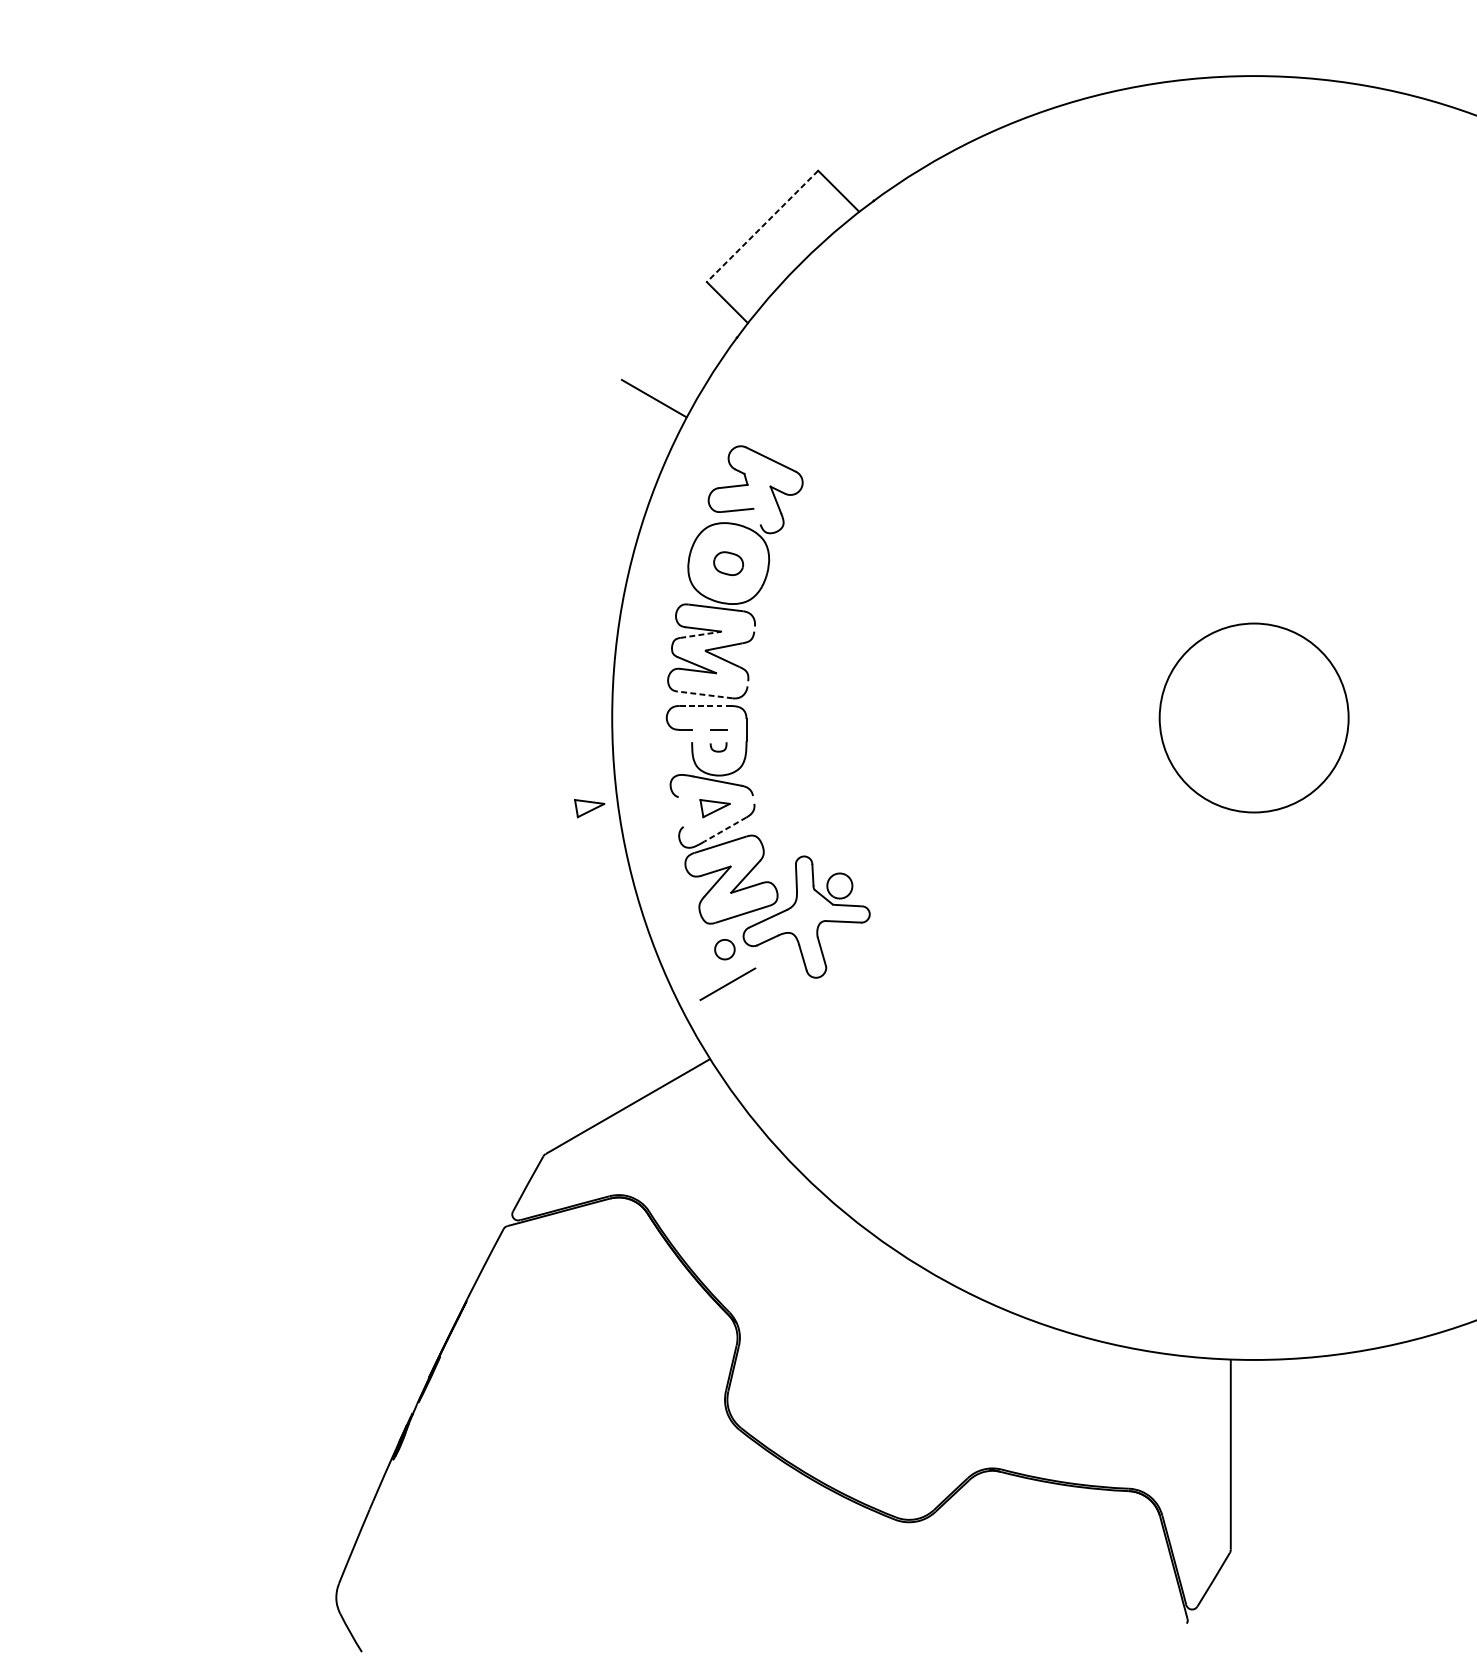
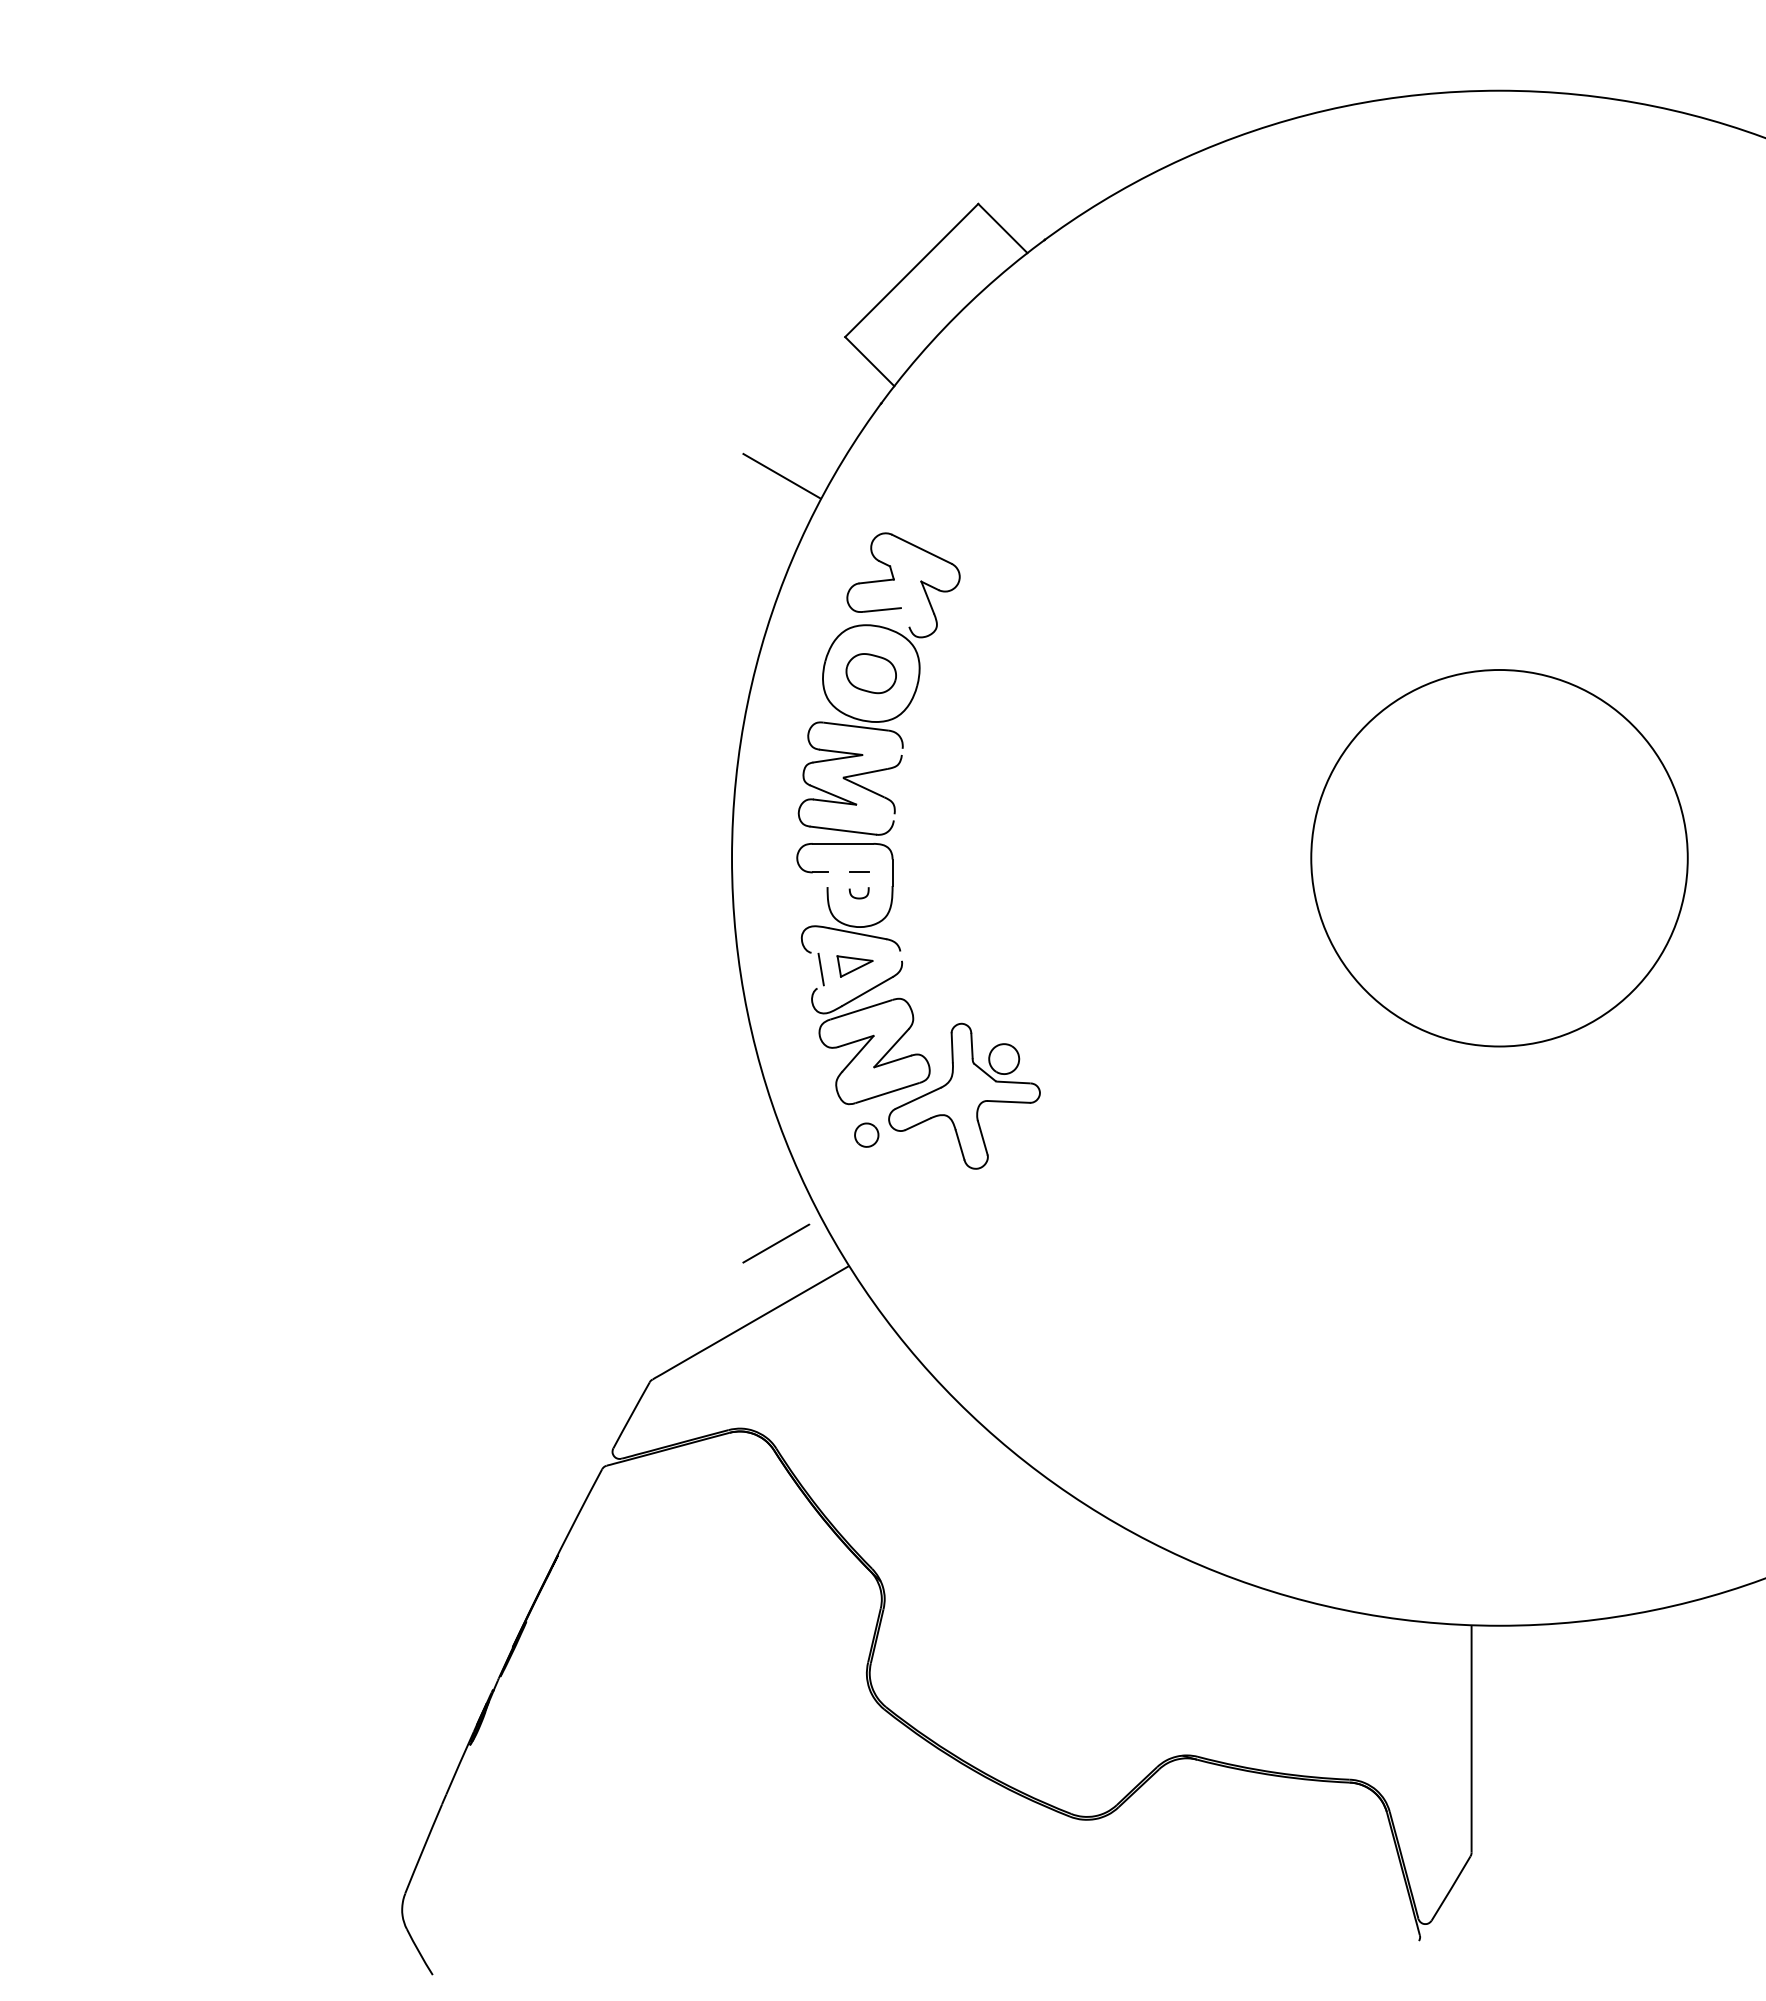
line: (762, 226) -> (911, 270), dashed -> solid
part: (728, 563) -> (870, 673), size x1.43
line: (700, 634) -> (837, 758), dashed -> solid
line: (704, 694) -> (842, 830), dashed -> solid
line: (705, 705) -> (843, 843), dashed -> solid
circle: (1254, 718) -> (1499, 858), size x1.67
part: (589, 808) -> (704, 966), removed
line: (686, 811) -> (820, 969), added
line: (725, 829) -> (867, 991), dashed -> solid
line: (728, 984) -> (776, 1243), moved

